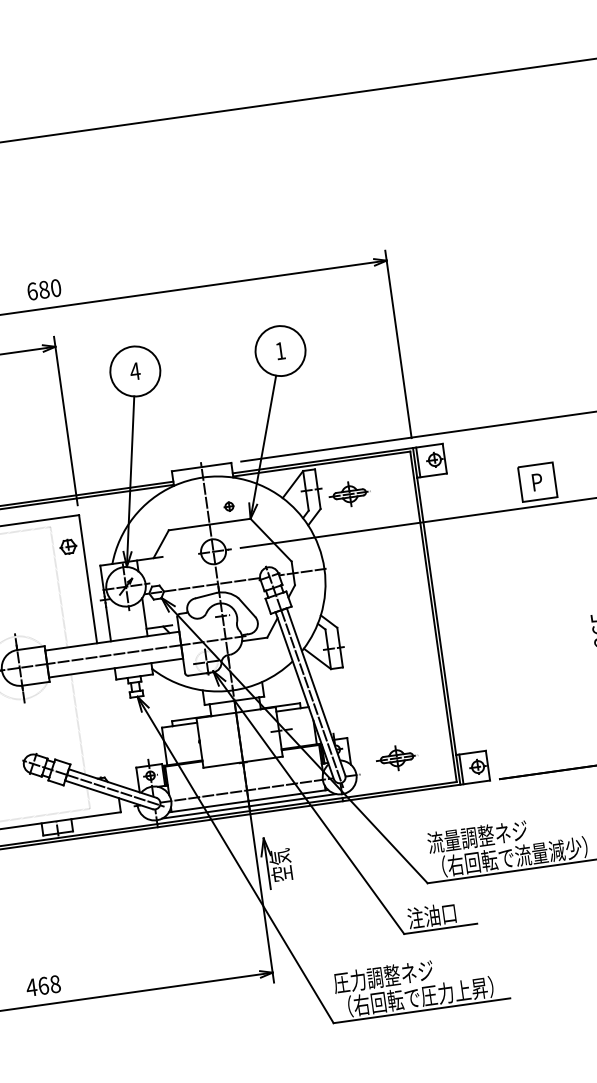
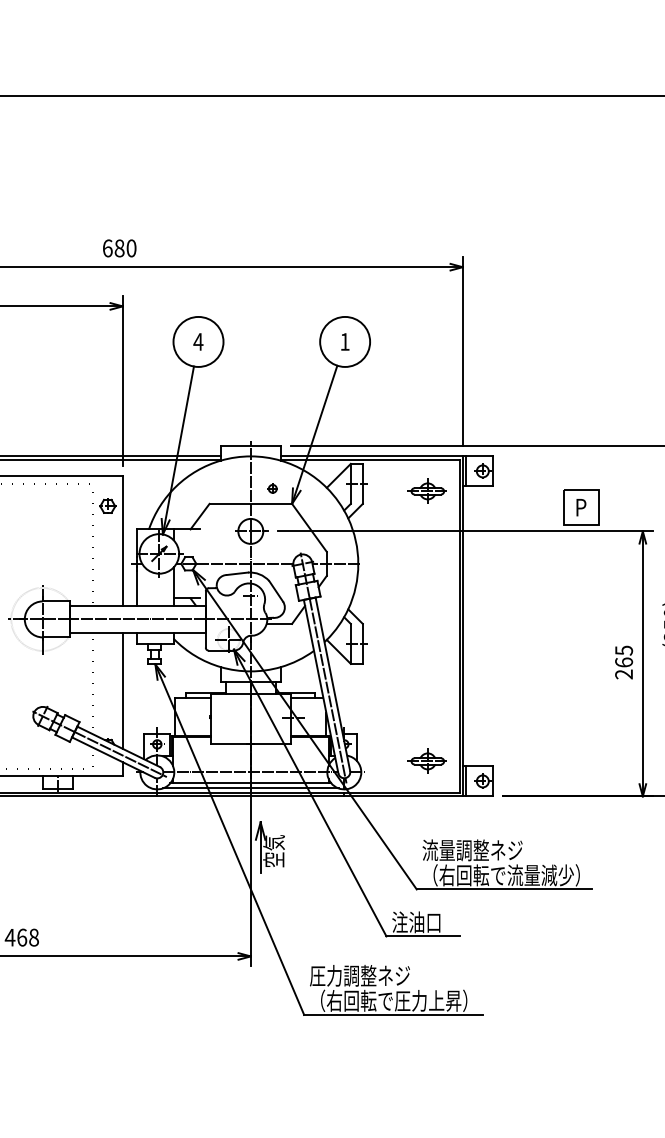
part: (348, 493) -> (426, 490), moved
line: (108, 727) -> (122, 690), added
part: (395, 757) -> (426, 760), moved

